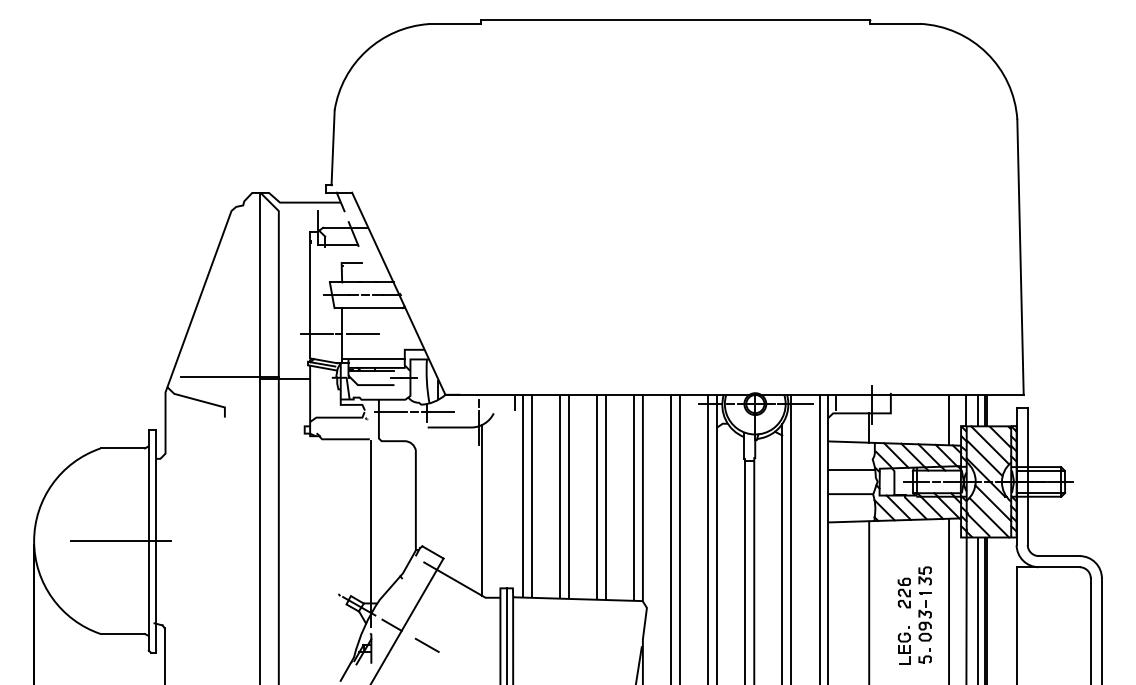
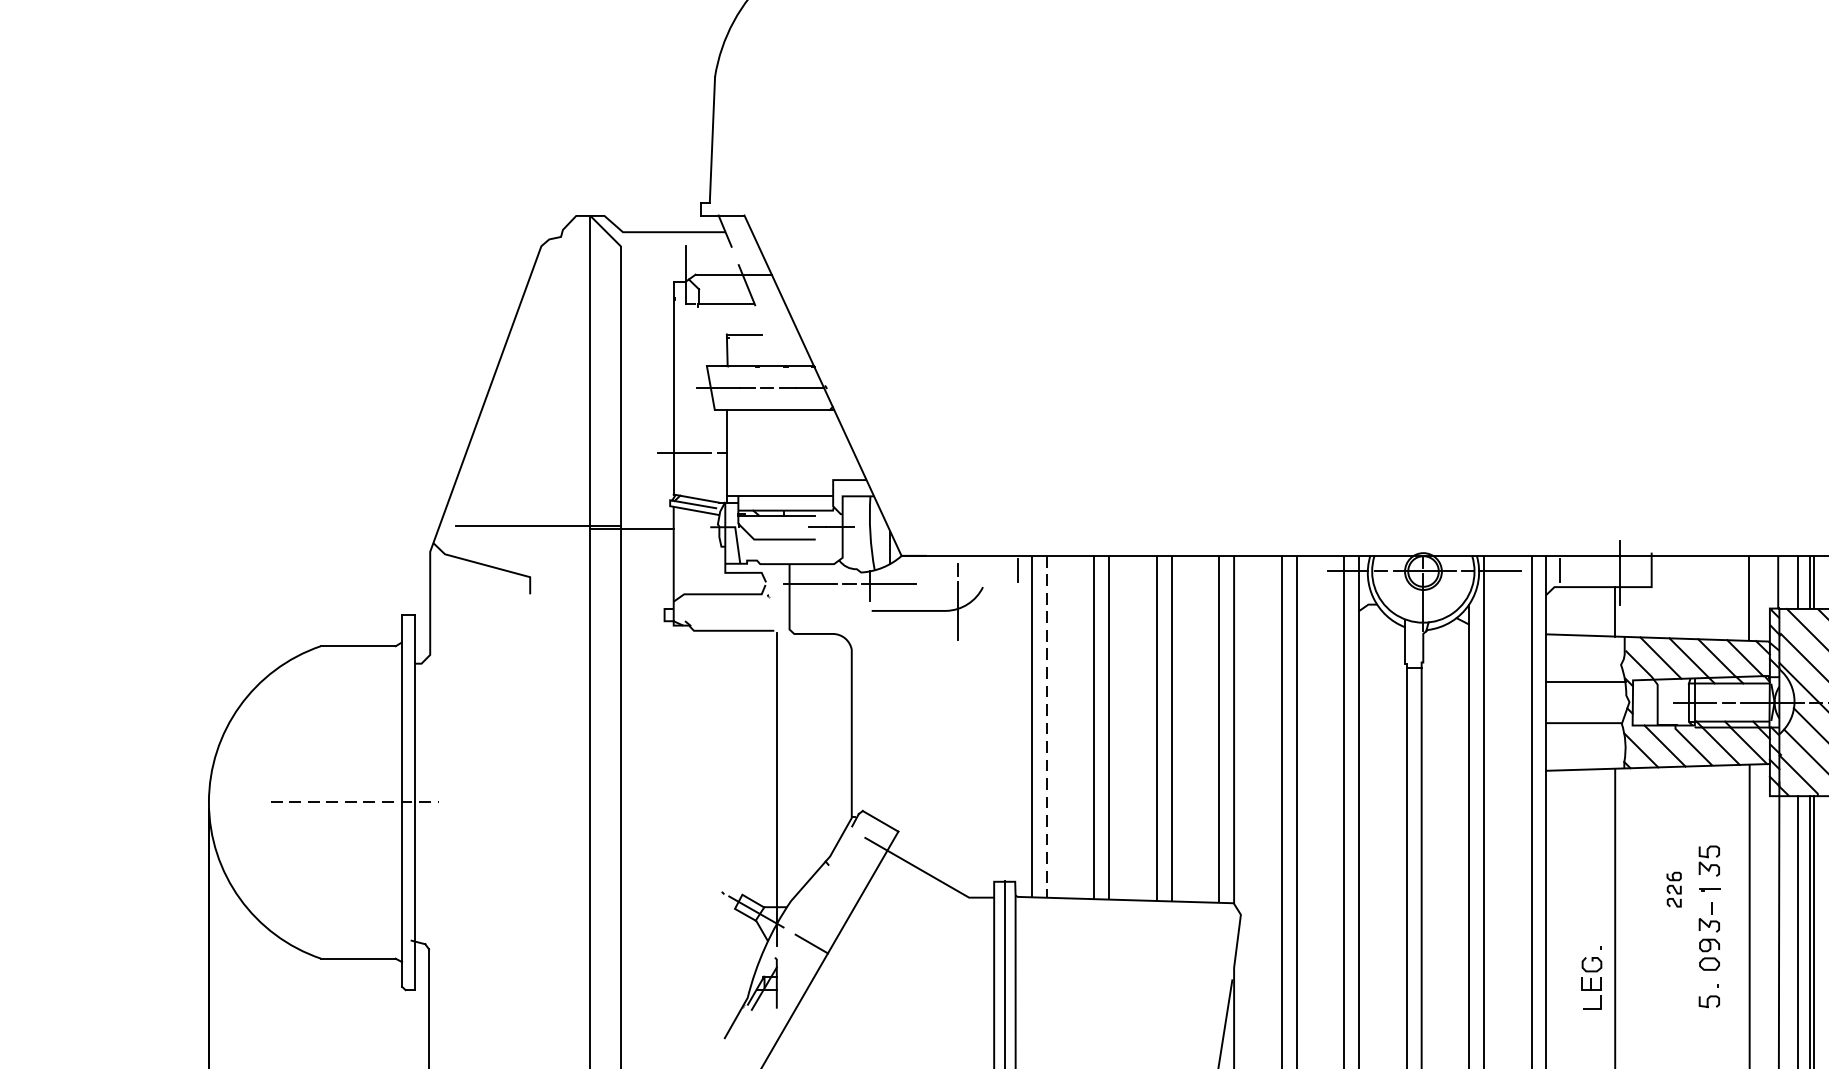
line: (363, 334) -> (763, 454), removed
line: (531, 496) -> (1046, 727), solid -> dashed
line: (481, 509) -> (962, 749), removed
line: (120, 541) -> (354, 802), solid -> dashed
part: (903, 592) -> (1672, 888), size x0.7
line: (426, 644) -> (869, 976), removed
part: (904, 645) -> (1592, 978), moved

